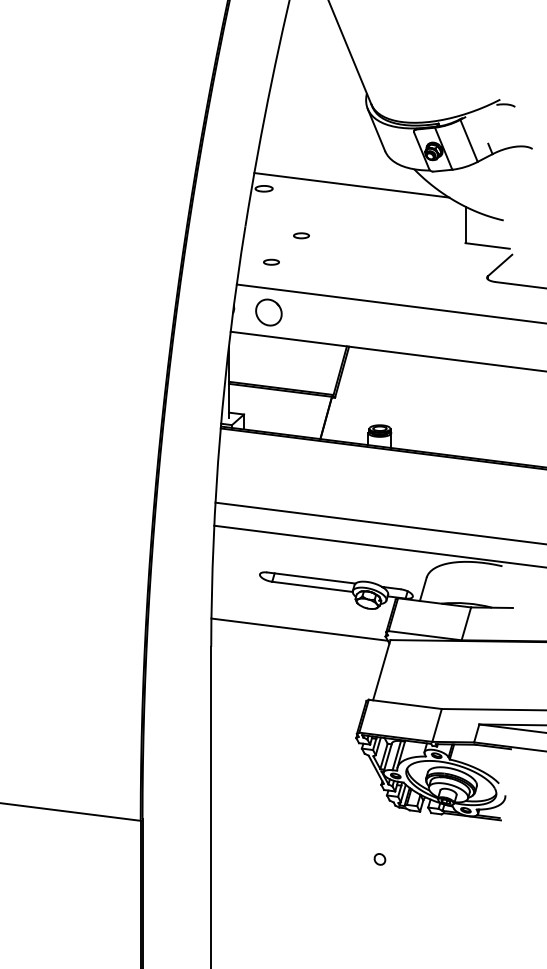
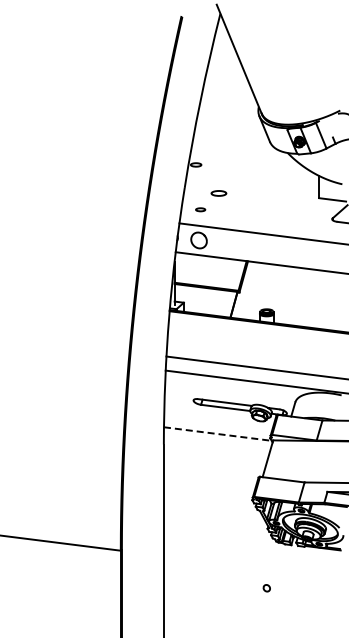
line: (351, 184) -> (249, 162), removed
part: (300, 235) -> (218, 193), size x1.6
line: (300, 630) -> (218, 434), solid -> dashed
part: (379, 859) -> (266, 588), moved

